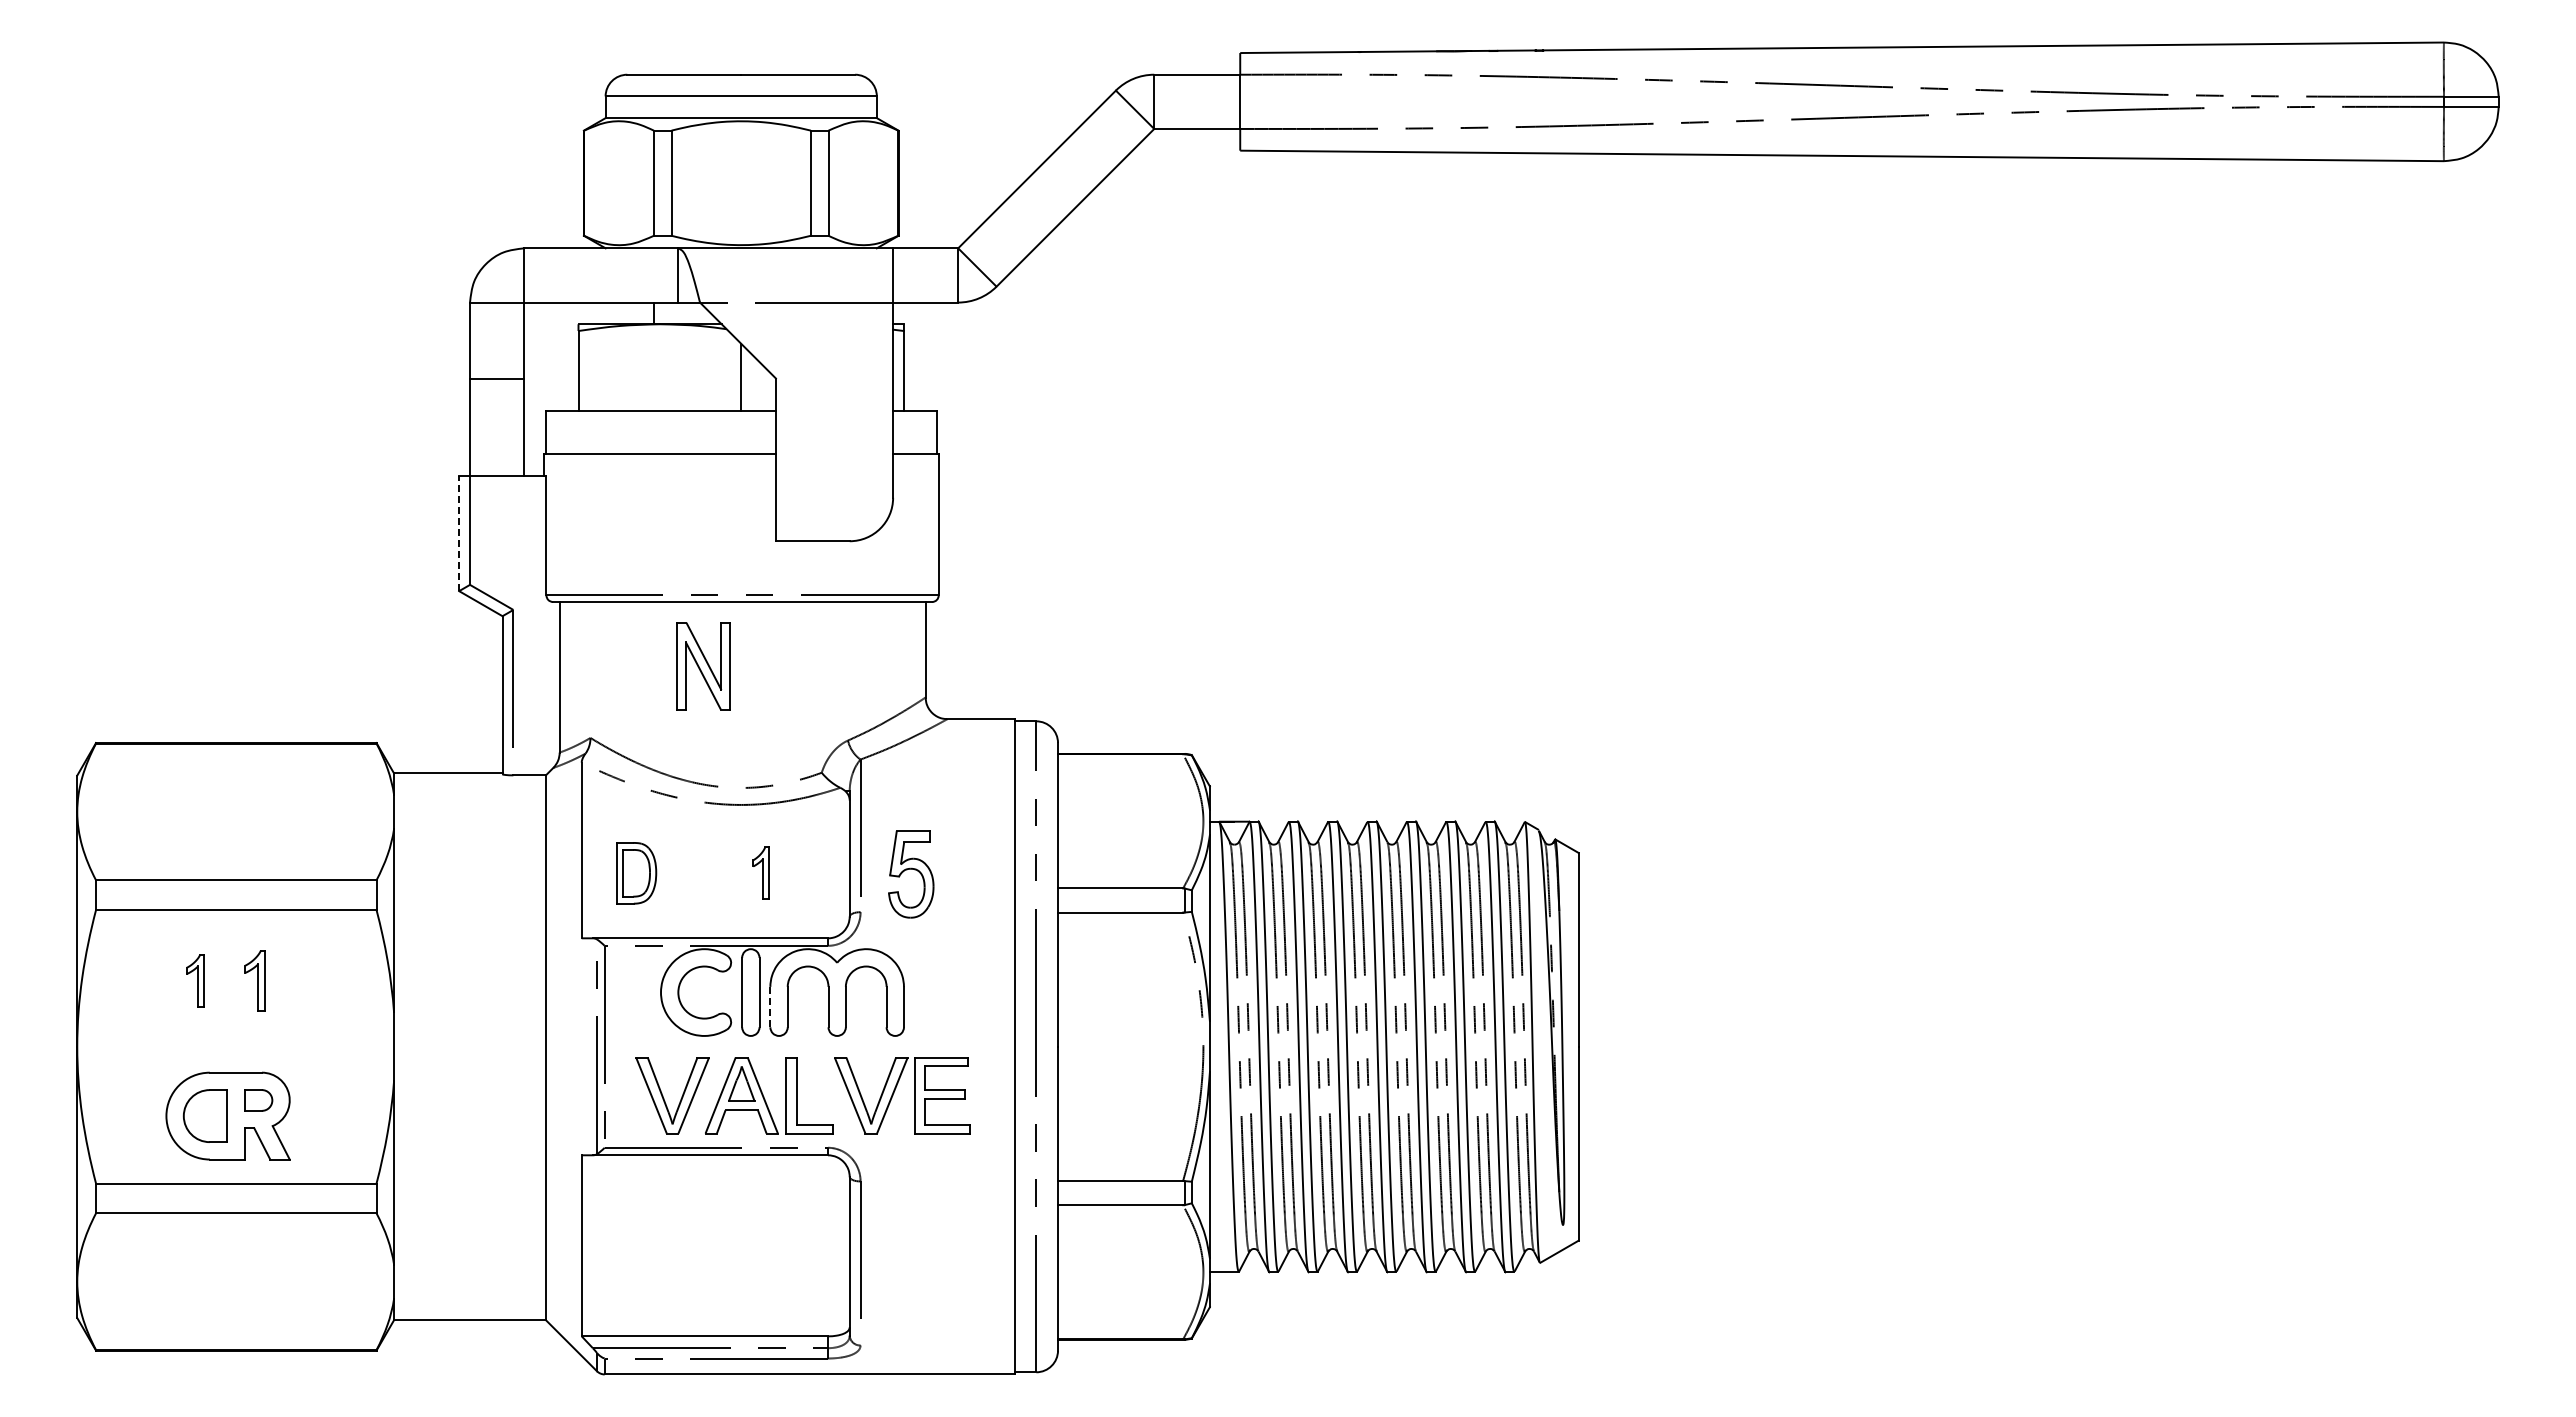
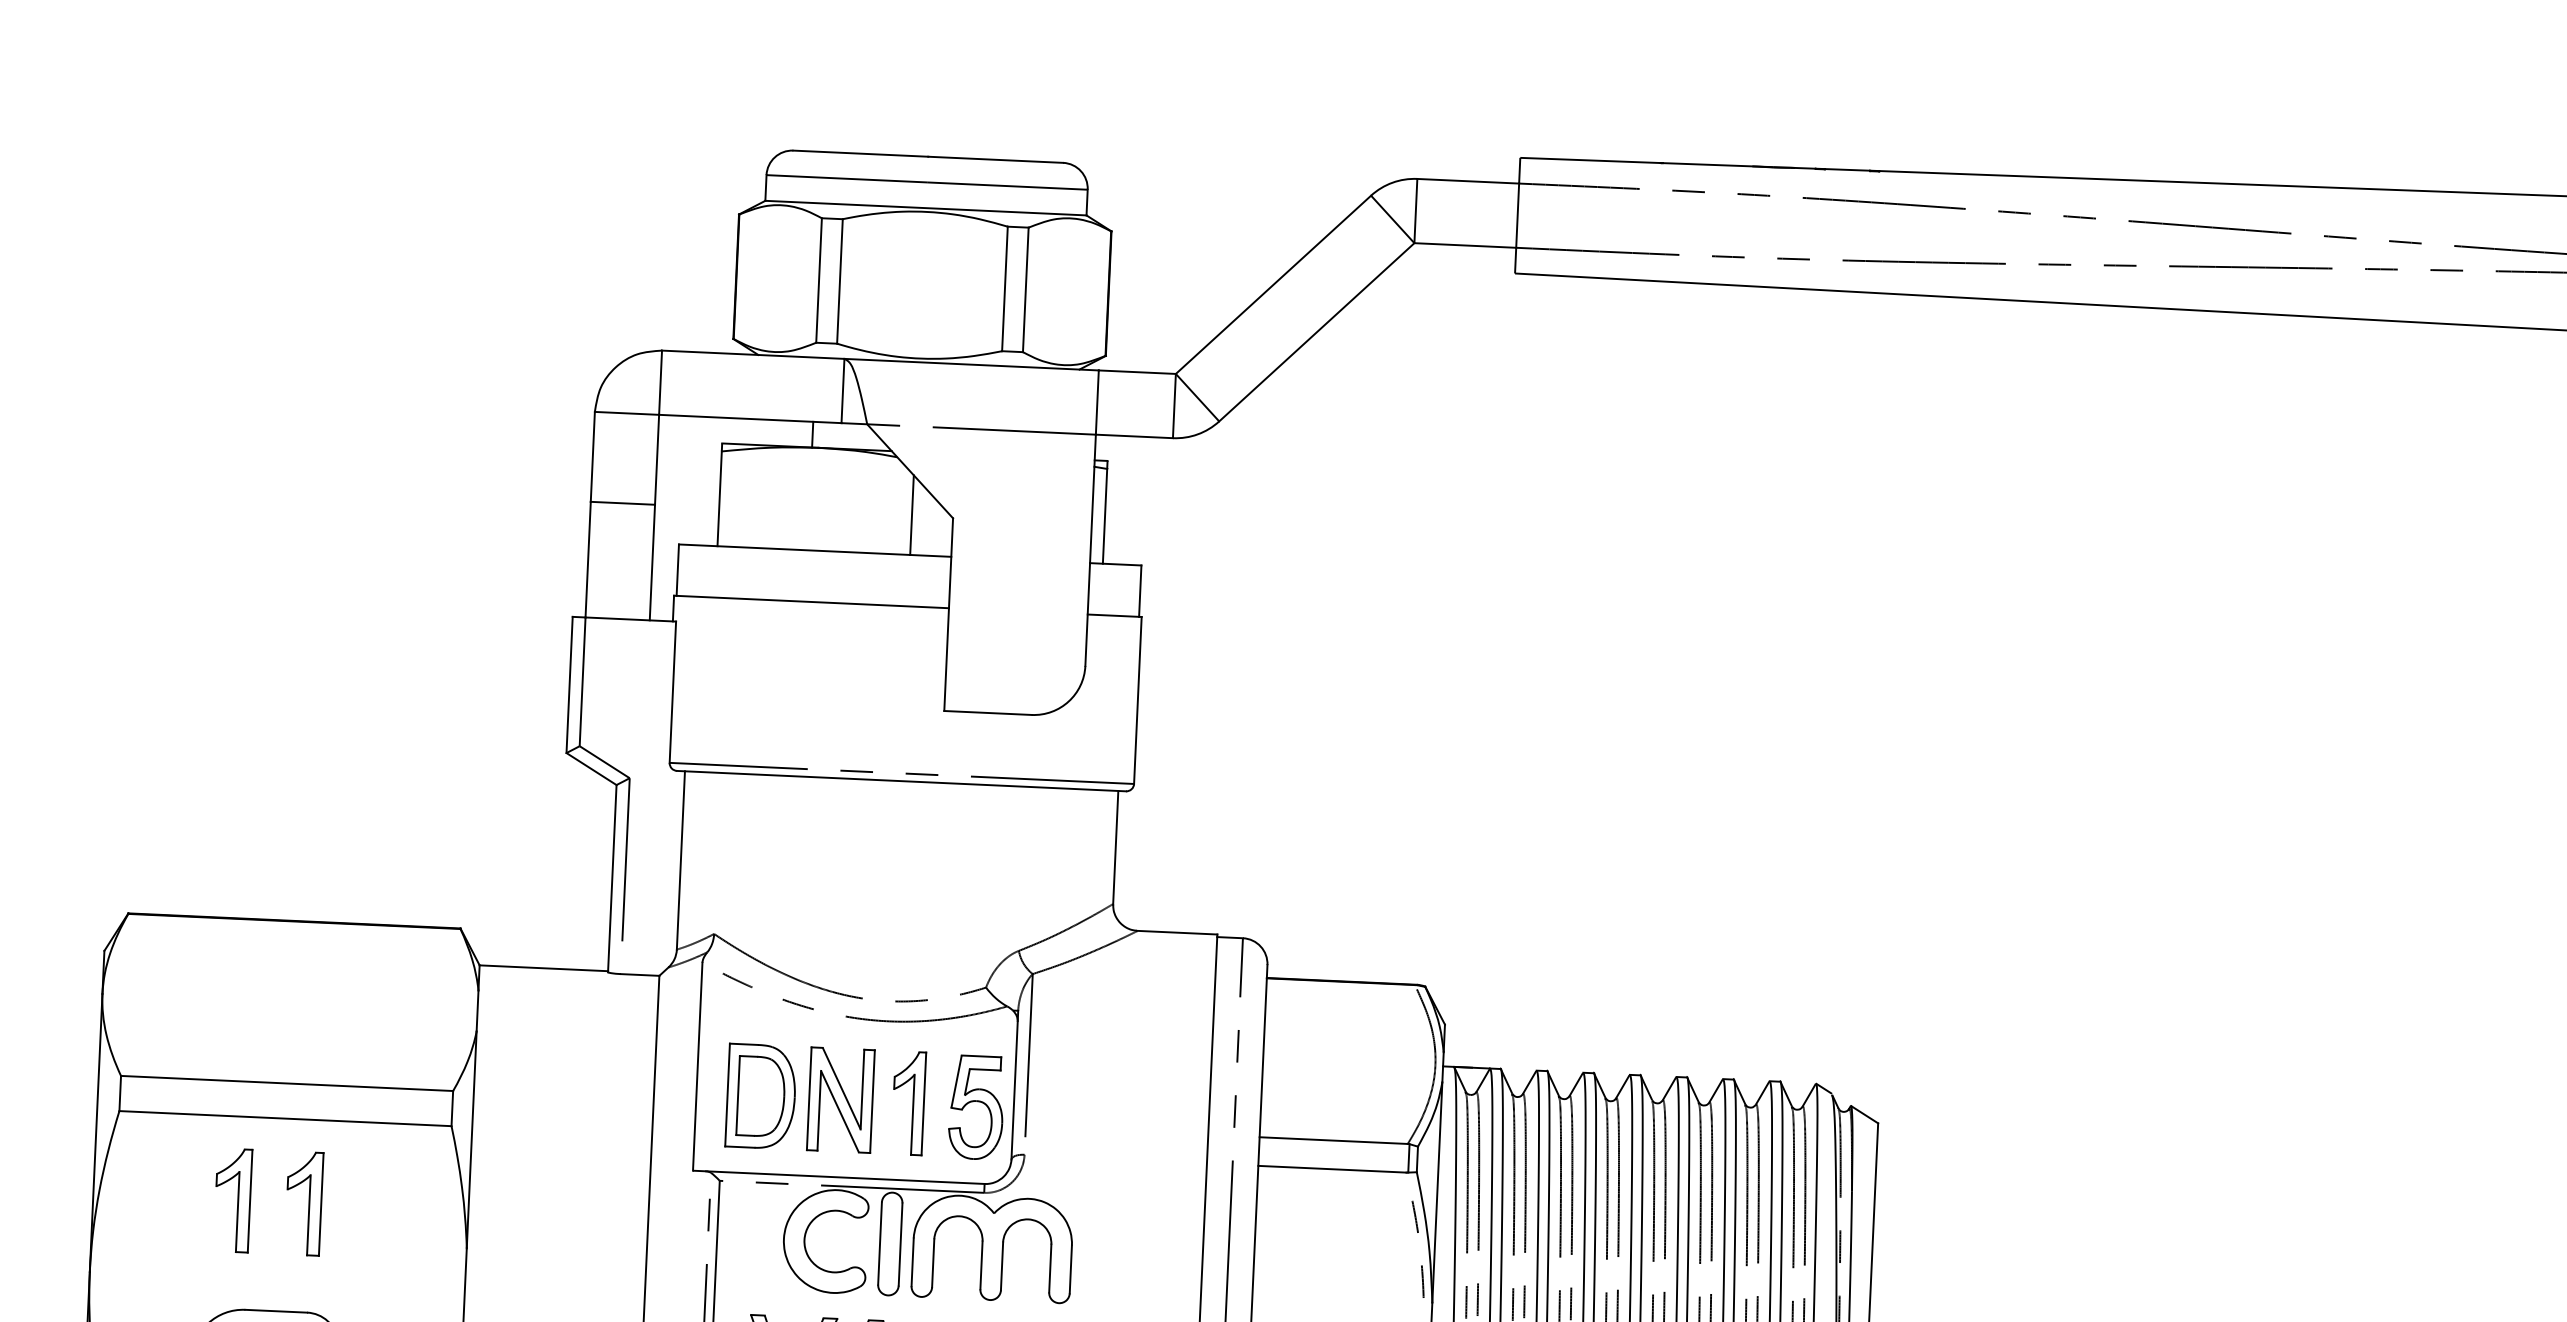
line: (459, 533) -> (570, 684), dashed -> solid
part: (703, 666) -> (840, 1100), moved
part: (636, 873) -> (761, 1096), size x1.43
part: (760, 873) -> (908, 1103), size x1.67
part: (911, 874) -> (976, 1107), moved
part: (195, 980) -> (233, 1199), size x1.67
part: (255, 980) -> (304, 1203), size x1.43
line: (770, 1007) -> (912, 1262), dashed -> solid

